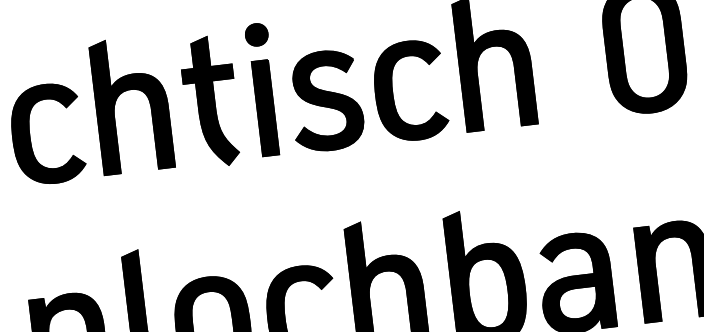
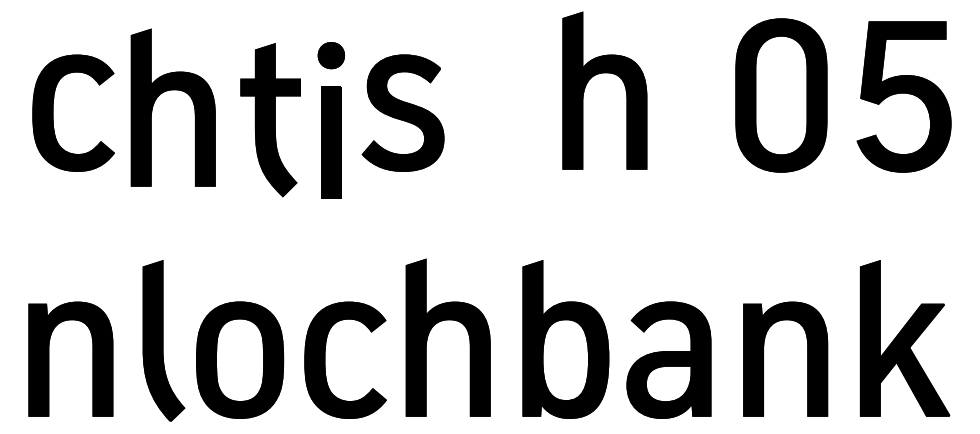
part: (262, 89) -> (330, 120), moved
part: (125, 91) -> (167, 91), moved
part: (393, 92) -> (482, 112), removed
part: (210, 102) -> (270, 120), moved

